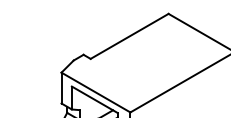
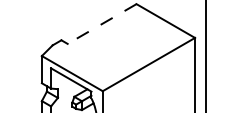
line: (130, 36) -> (102, 24), solid -> dashed

